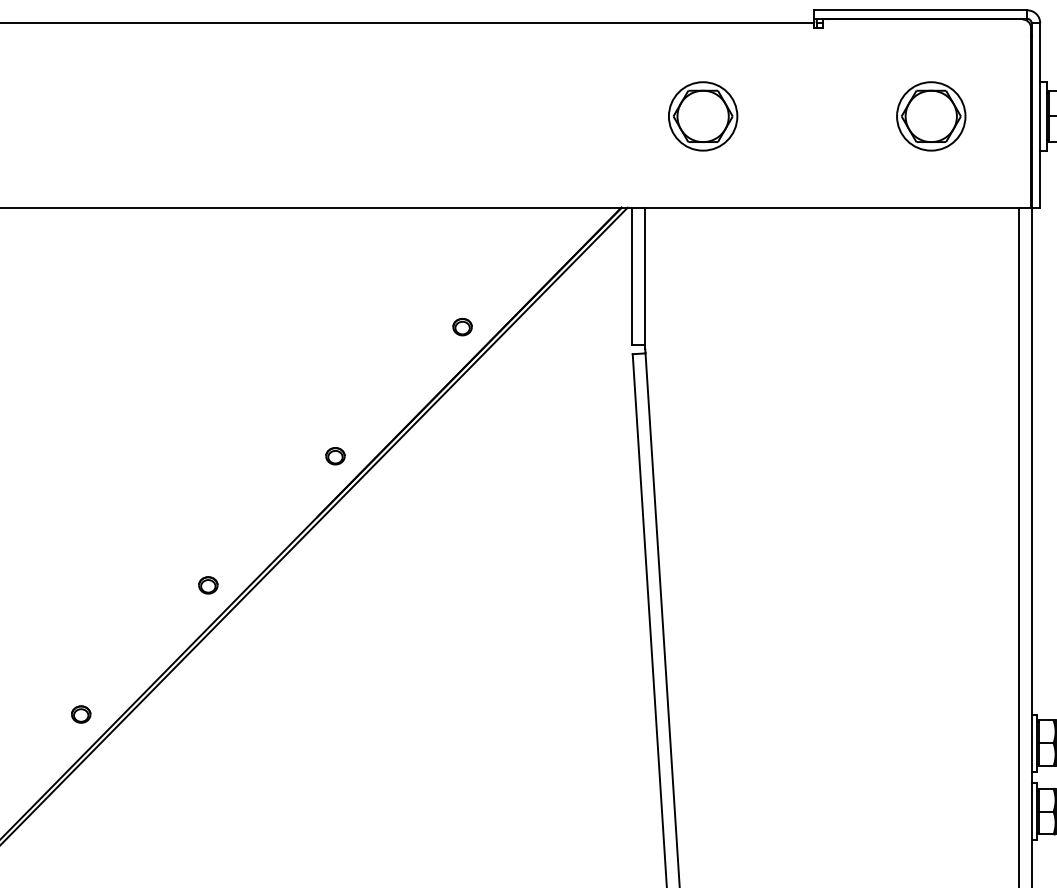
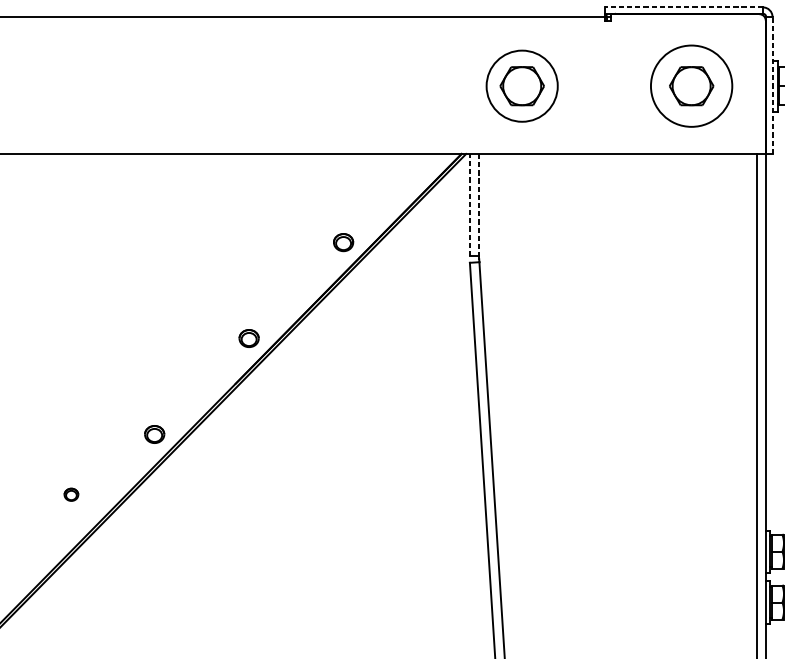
line: (920, 10) -> (683, 7), solid -> dashed
line: (1040, 114) -> (772, 84), solid -> dashed
circle: (702, 116) -> (521, 86), size x1.4
circle: (931, 116) -> (691, 86), size x1.6
line: (632, 276) -> (469, 205), solid -> dashed
line: (645, 276) -> (479, 205), solid -> dashed
part: (462, 327) -> (343, 242), size x1.4
part: (335, 456) -> (249, 338), size x1.4
part: (208, 585) -> (154, 434), size x1.4
part: (81, 714) -> (71, 494), moved

